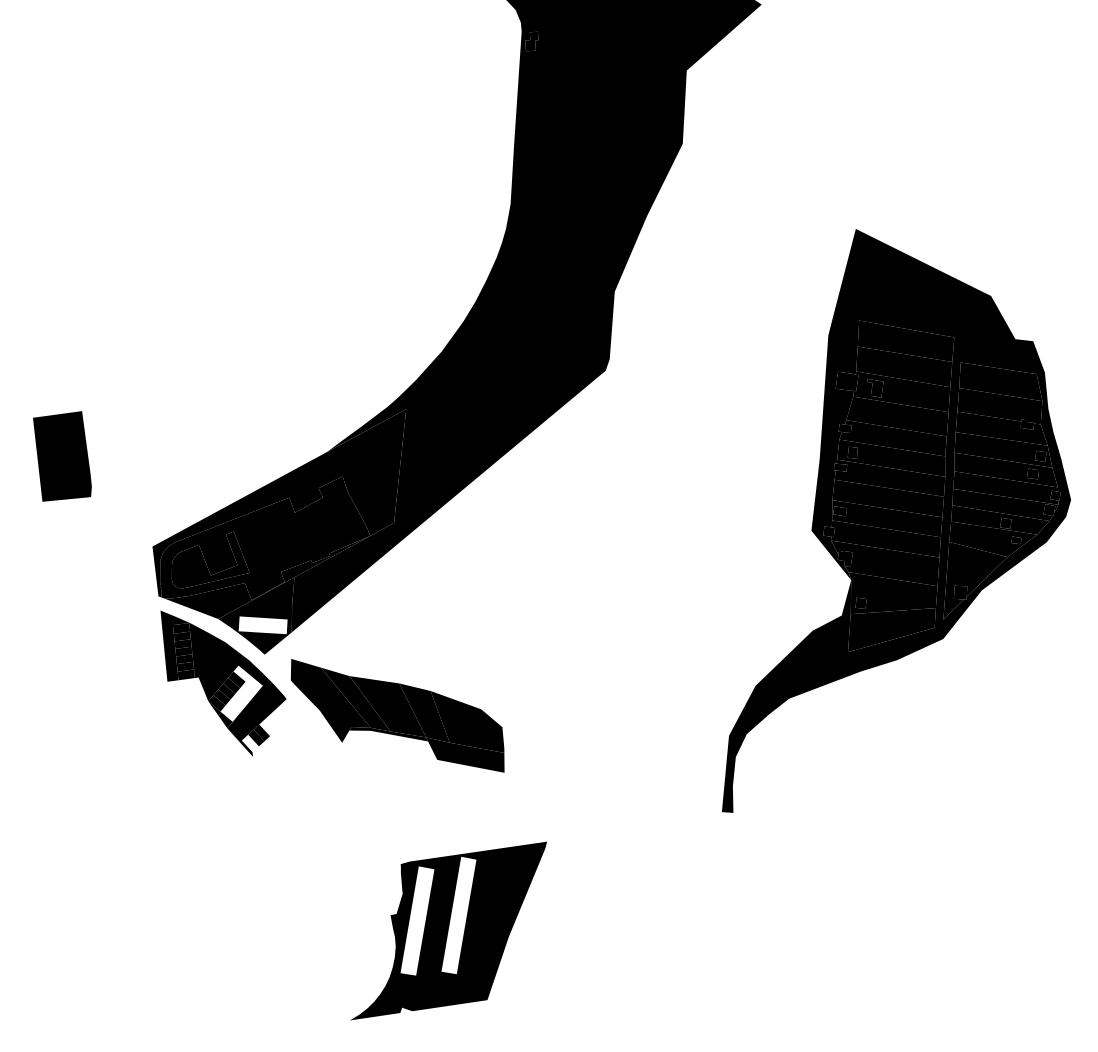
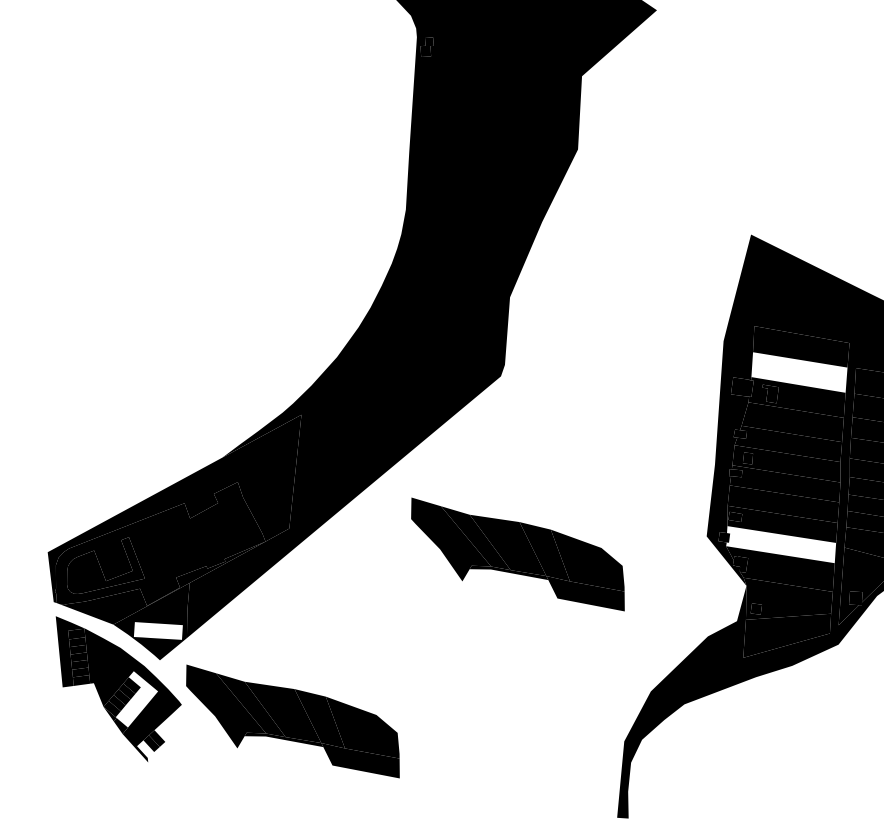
fill: (904, 366) -> (799, 372), removed
fill: (885, 538) -> (780, 544), removed
part: (622, 548) -> (517, 554), added

